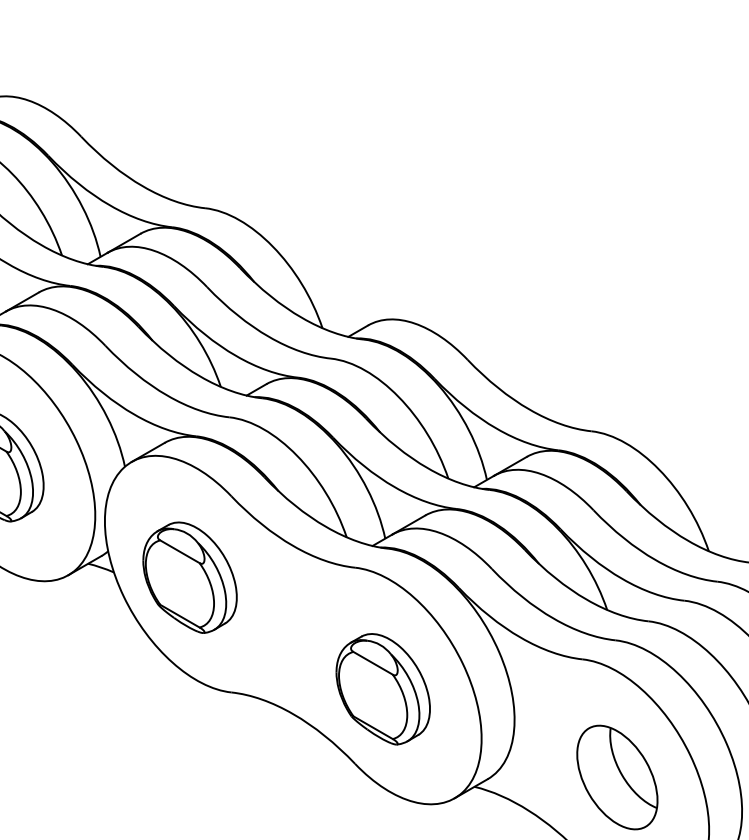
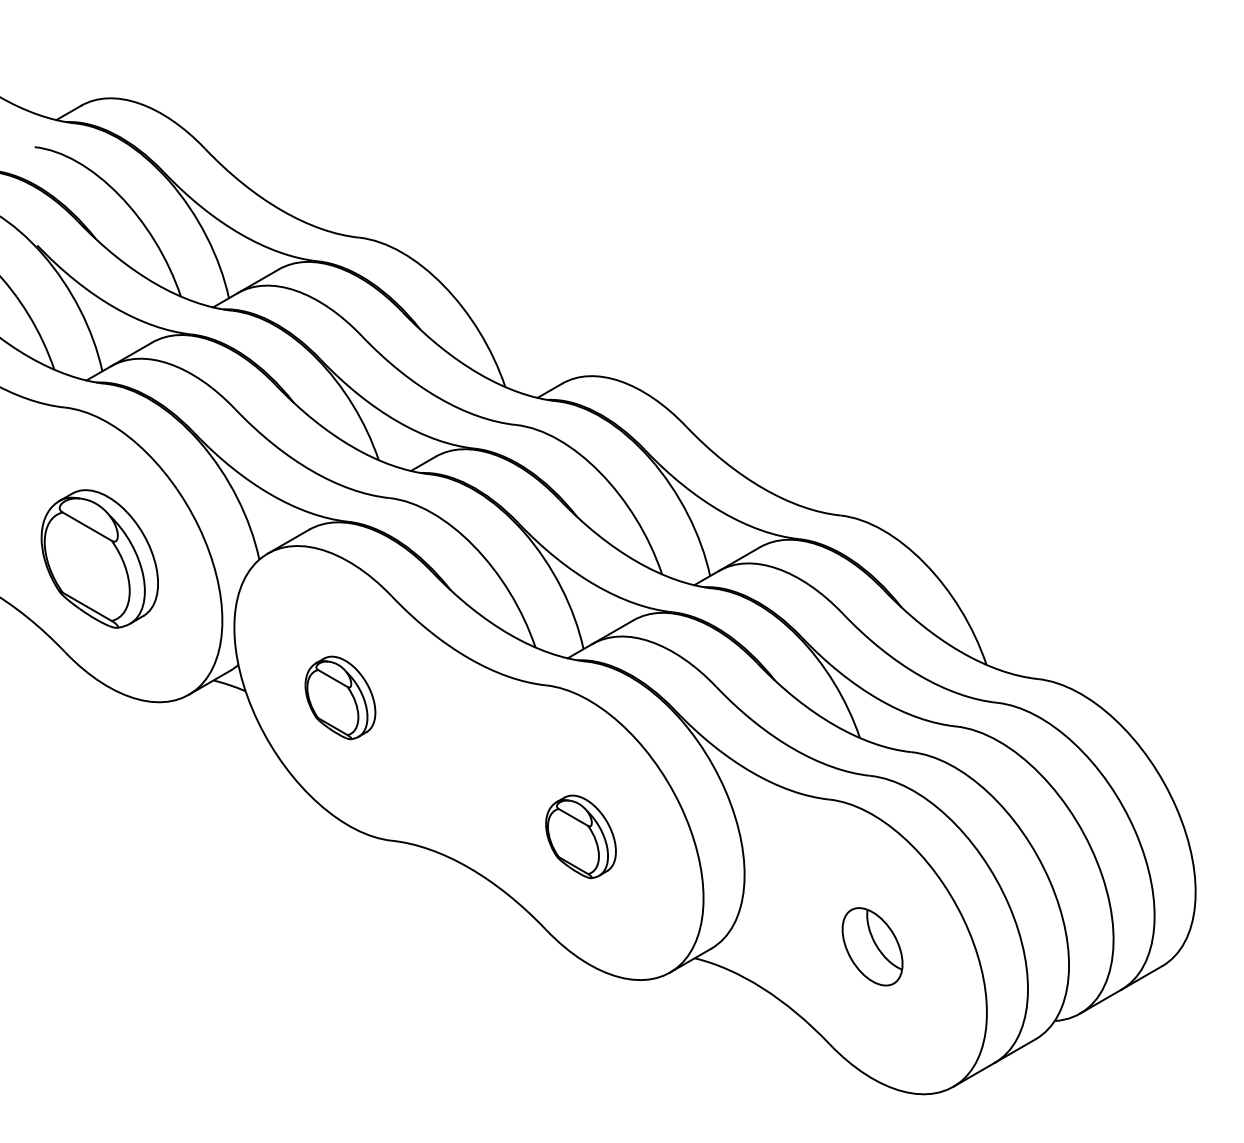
part: (190, 577) -> (340, 697), size x0.6
part: (382, 689) -> (580, 836), size x0.6
part: (617, 777) -> (872, 946), size x0.6

